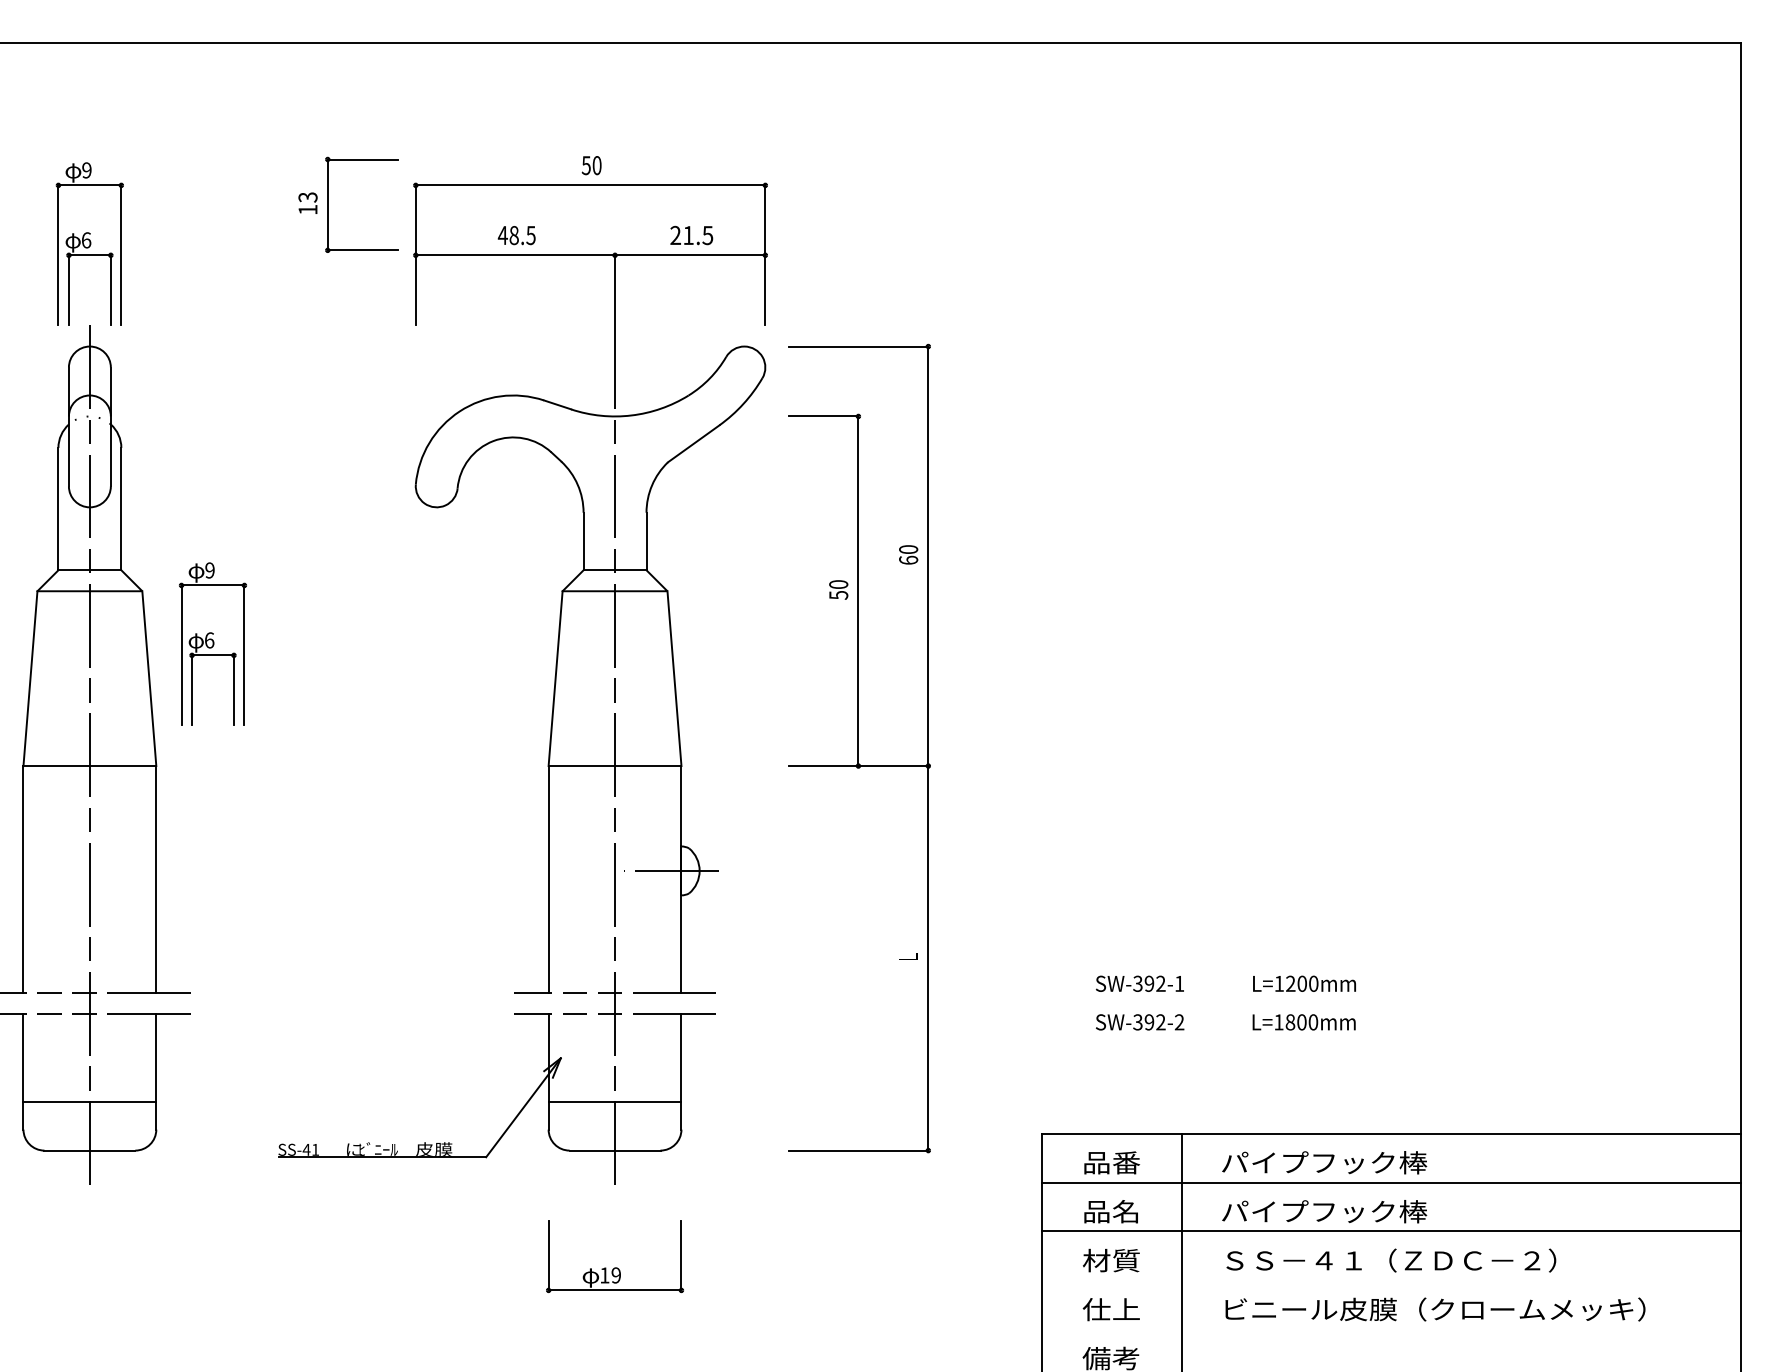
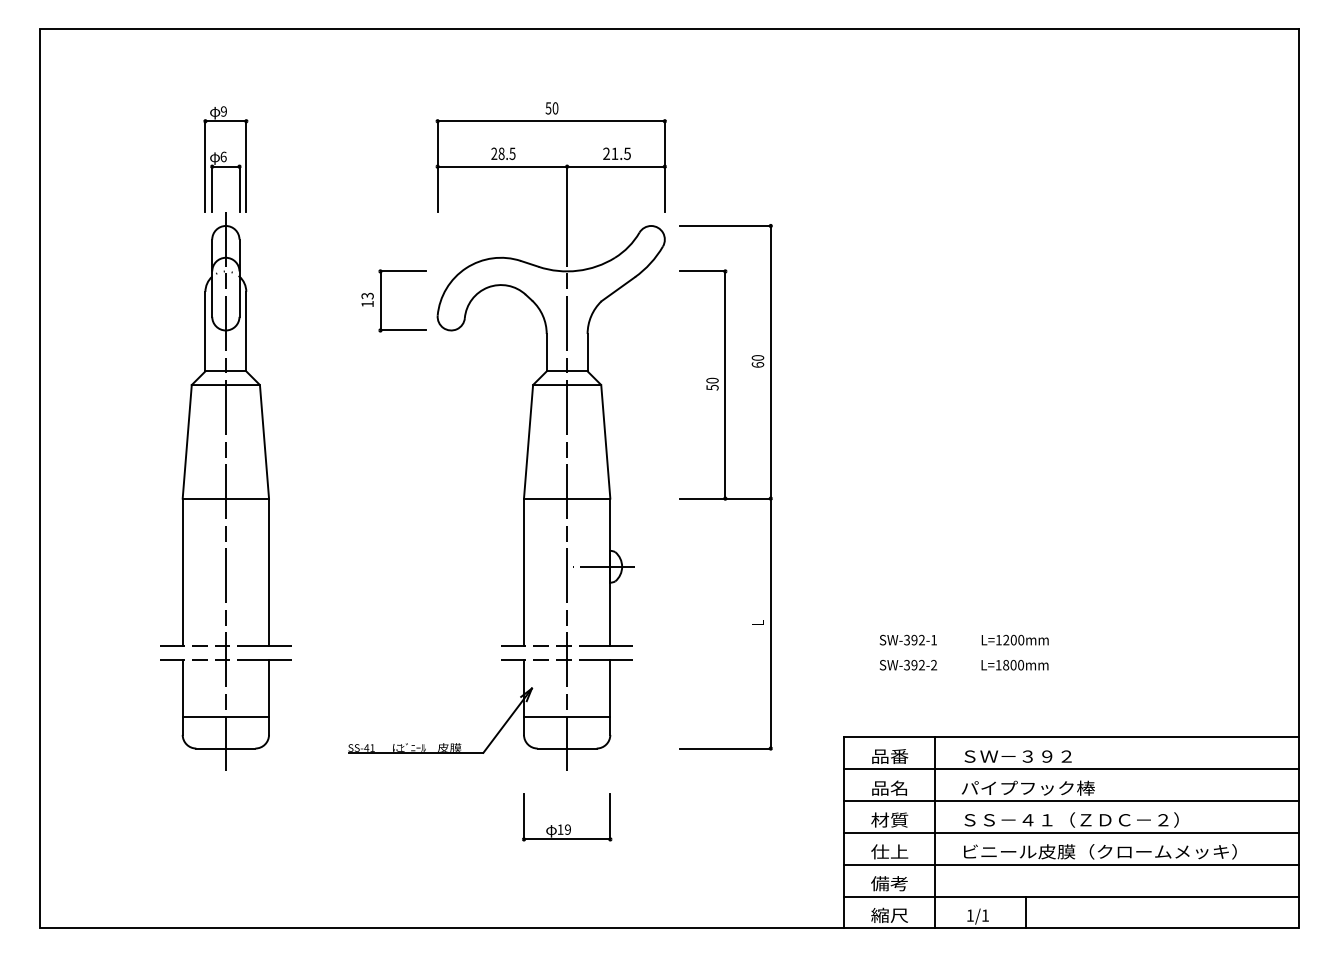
part: (329, 204) -> (381, 300), moved
text: (503, 235) -> (494, 153), 48.5 -> 28.5
part: (212, 644) -> (305, 419), removed
text: (1323, 1161) -> (1027, 755), パイプフック棒 -> ＳＷ－３９２
line: (1391, 1279) -> (1071, 832), added
line: (1391, 1329) -> (1071, 864), added

